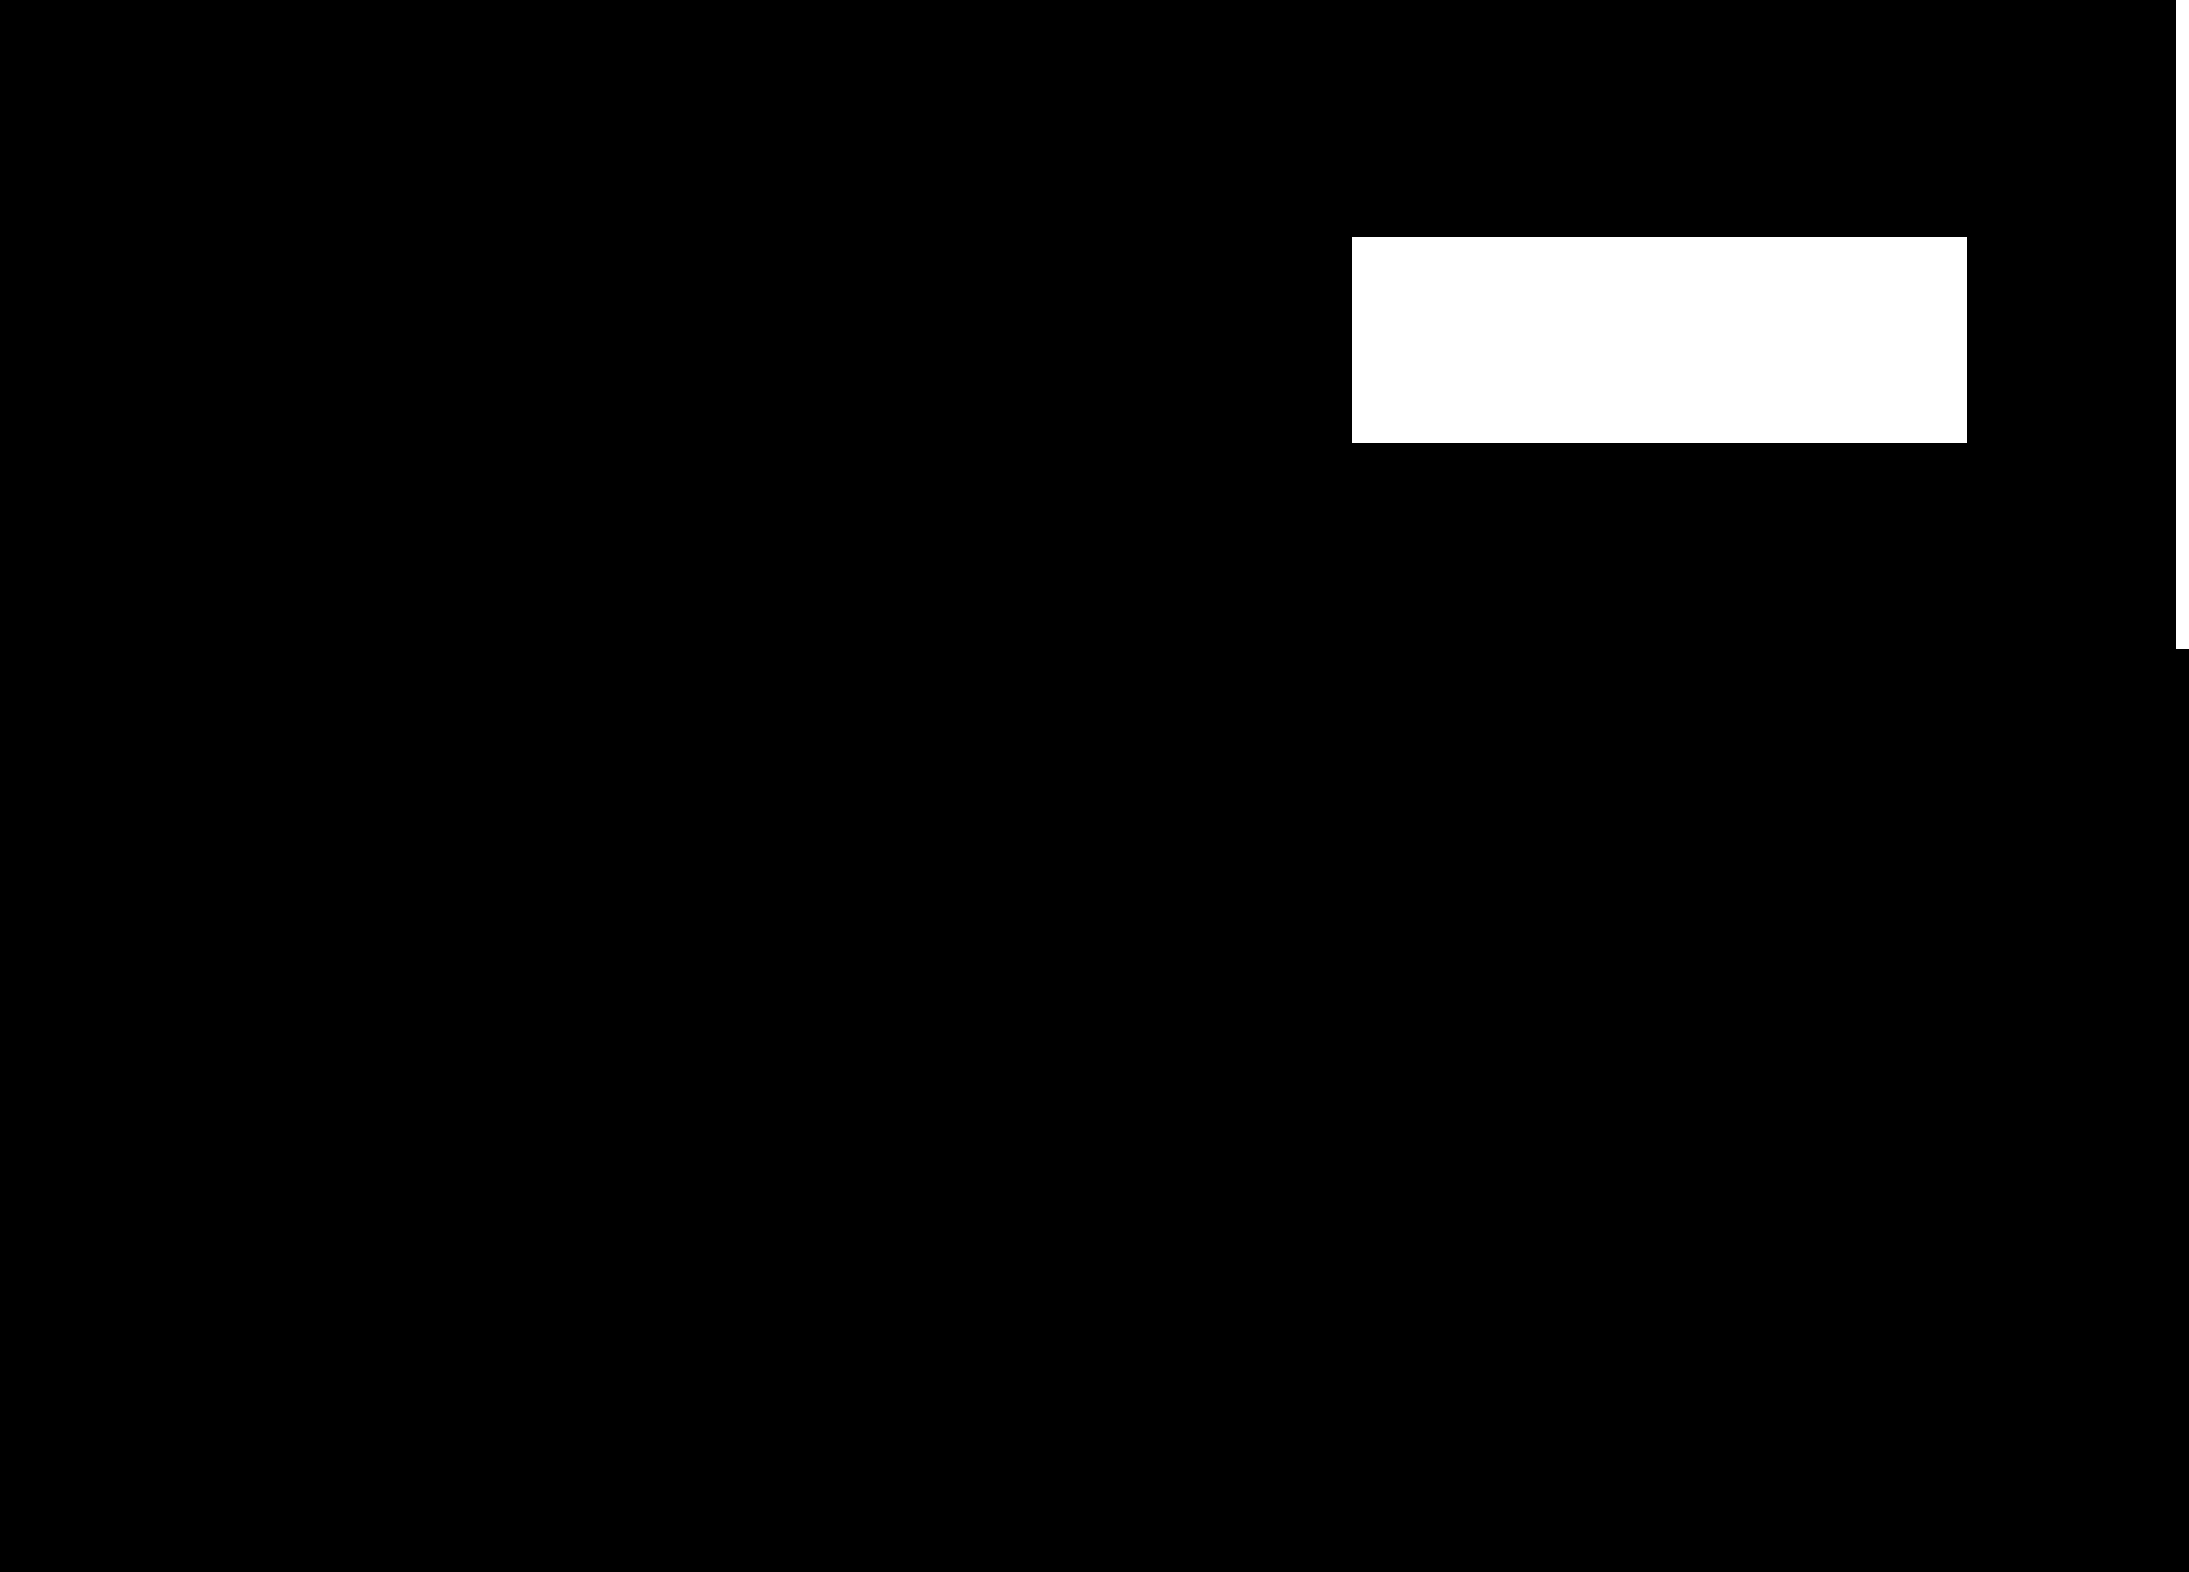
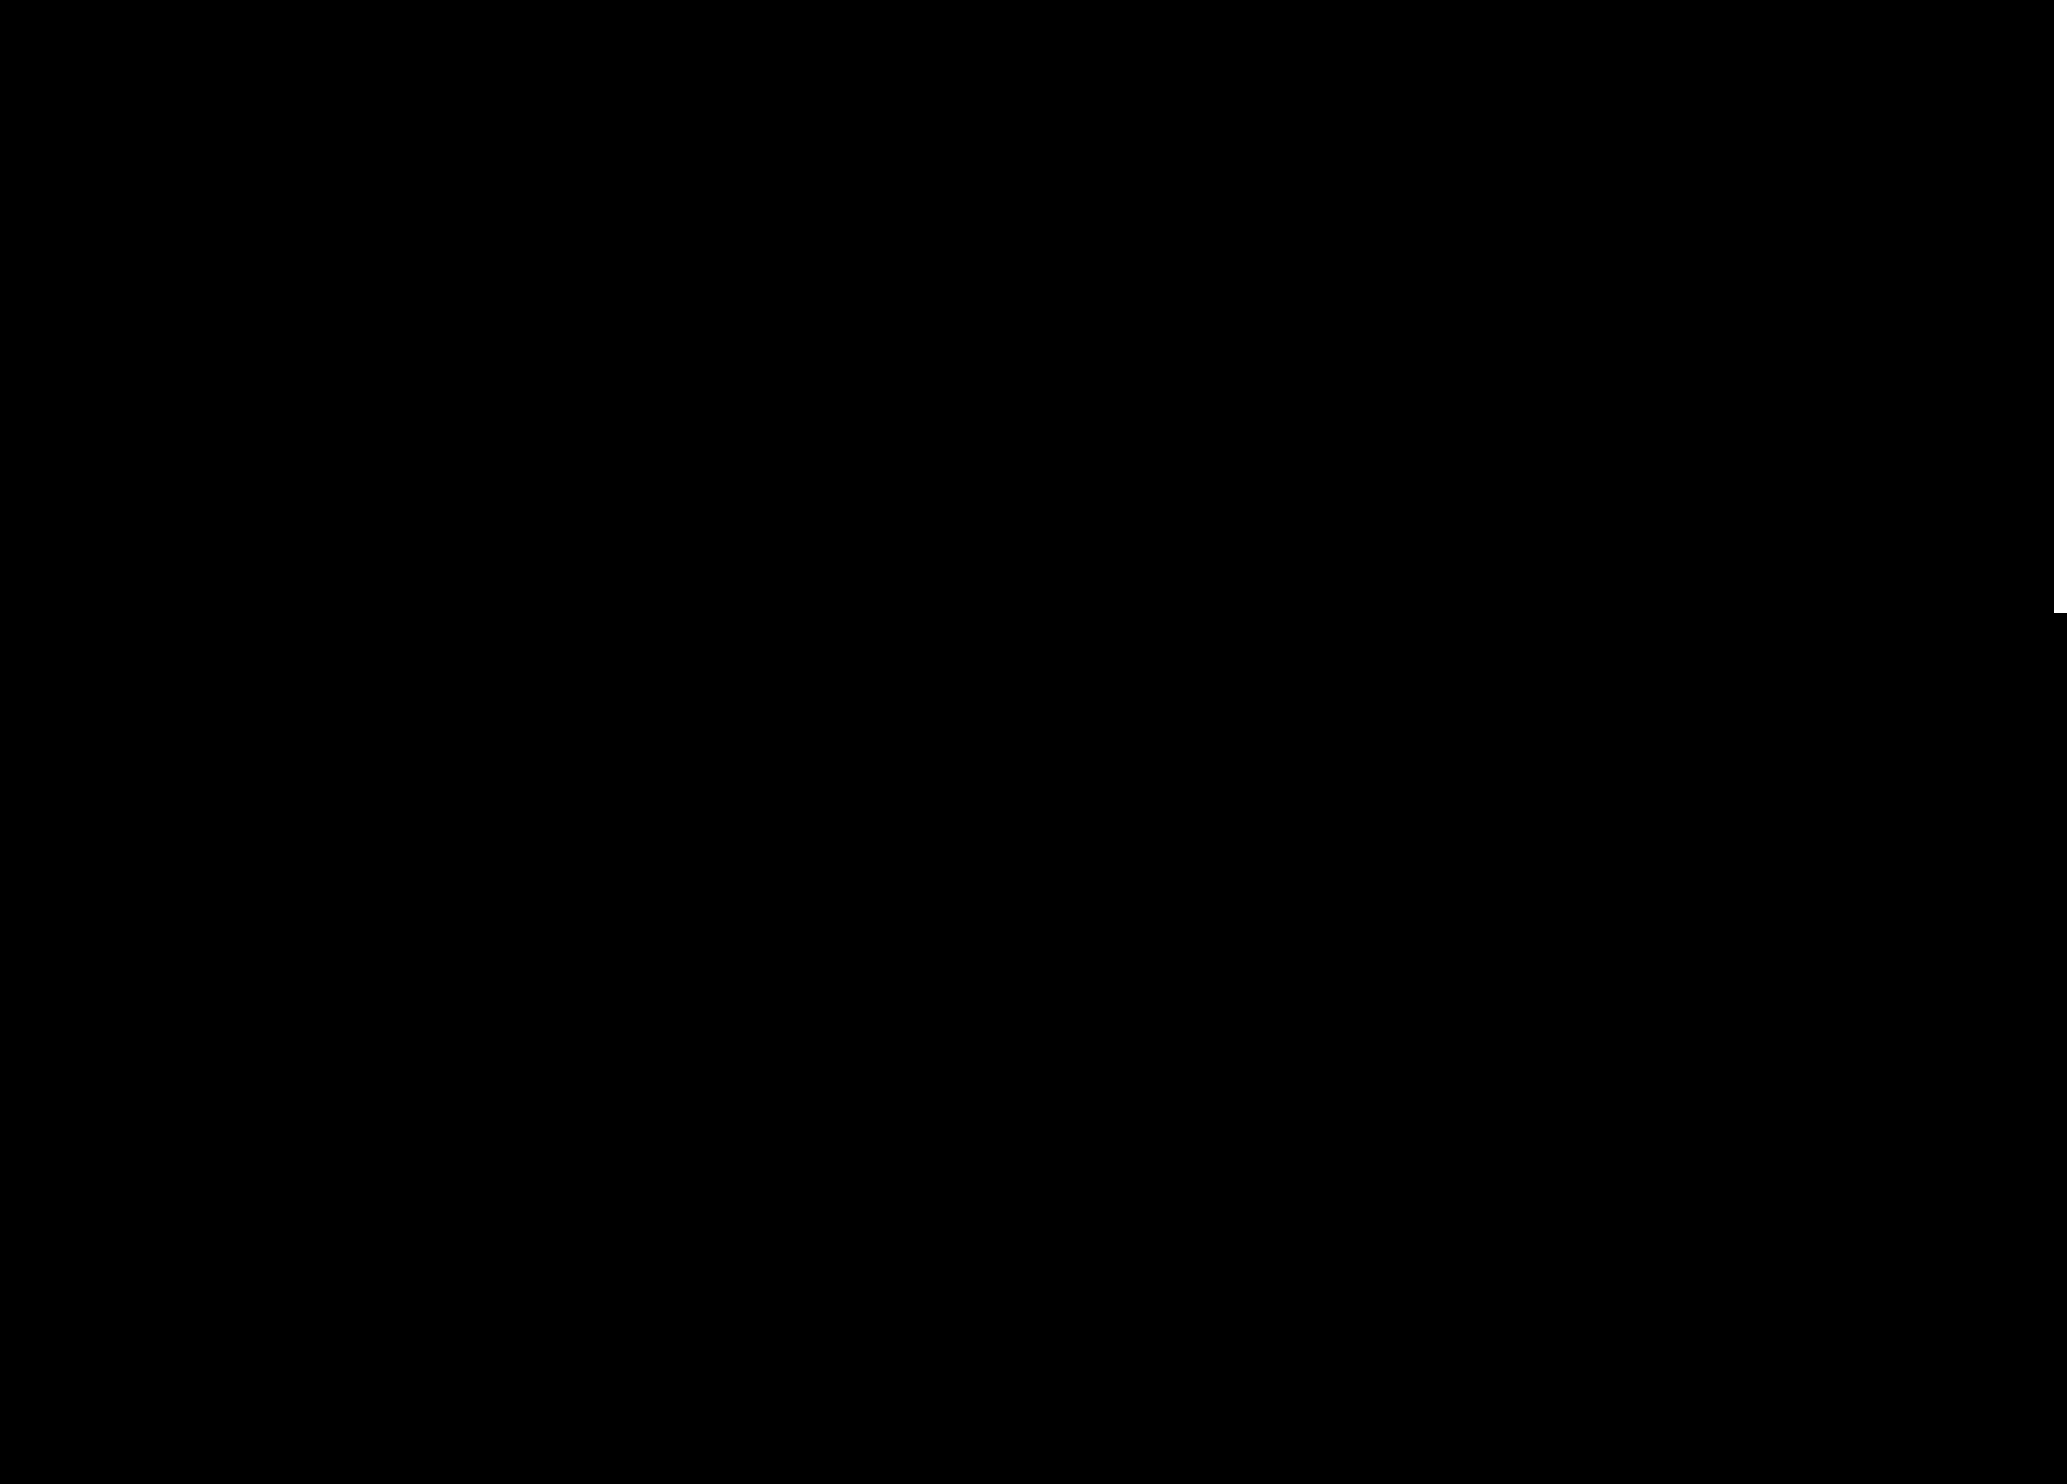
fill: (1659, 339) -> (1566, 320), added

